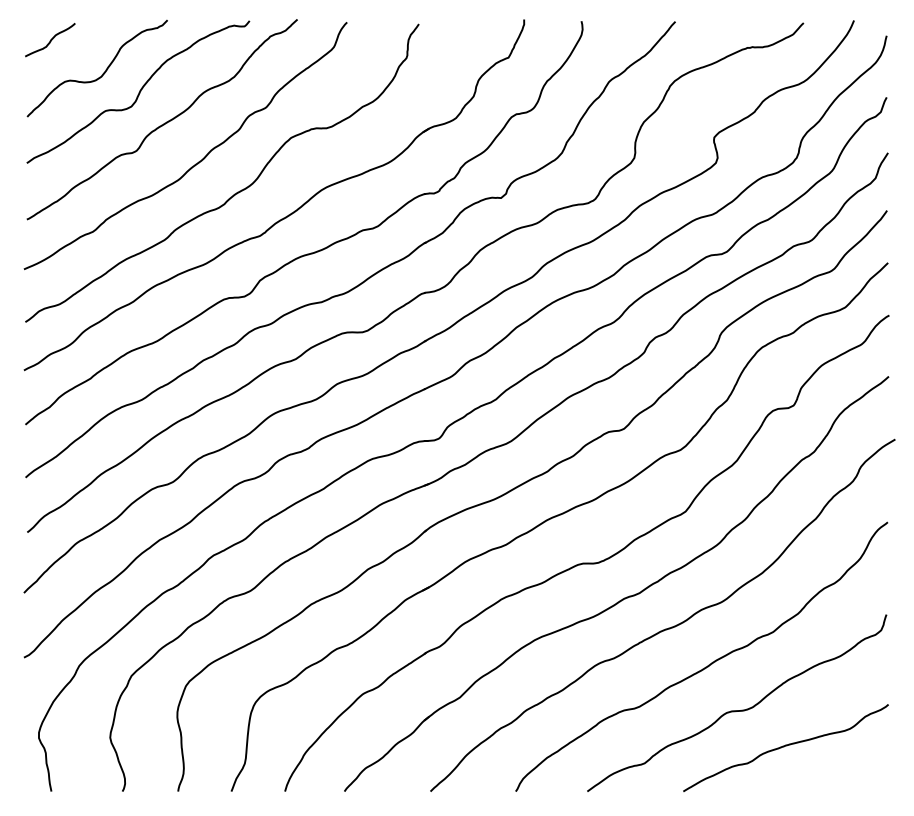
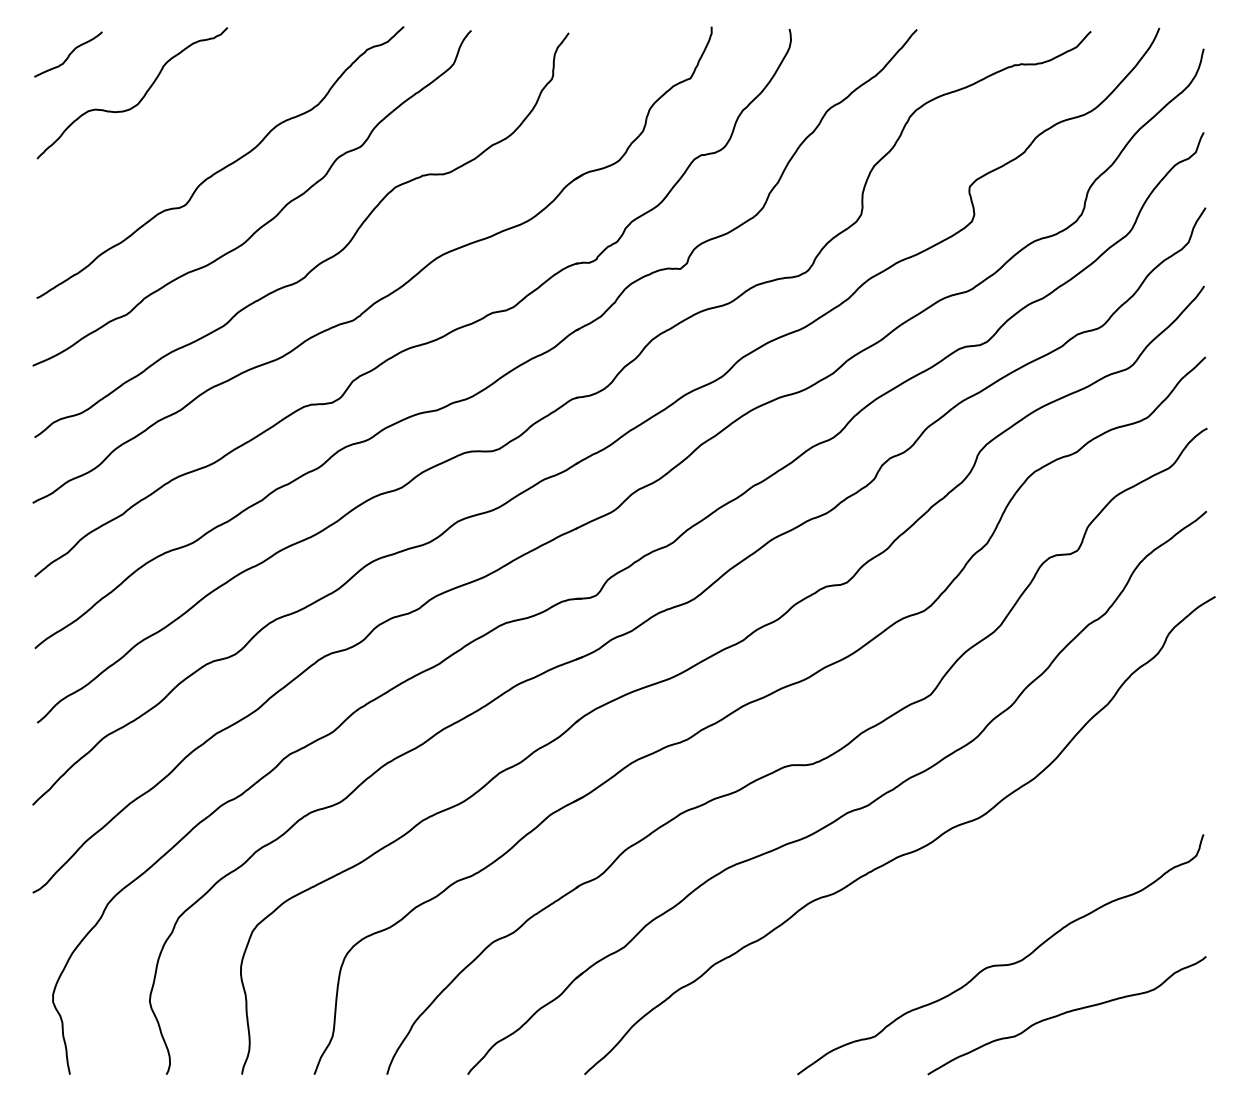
curve: (139, 91) -> (189, 124), removed
curve: (708, 664) -> (961, 902), removed

